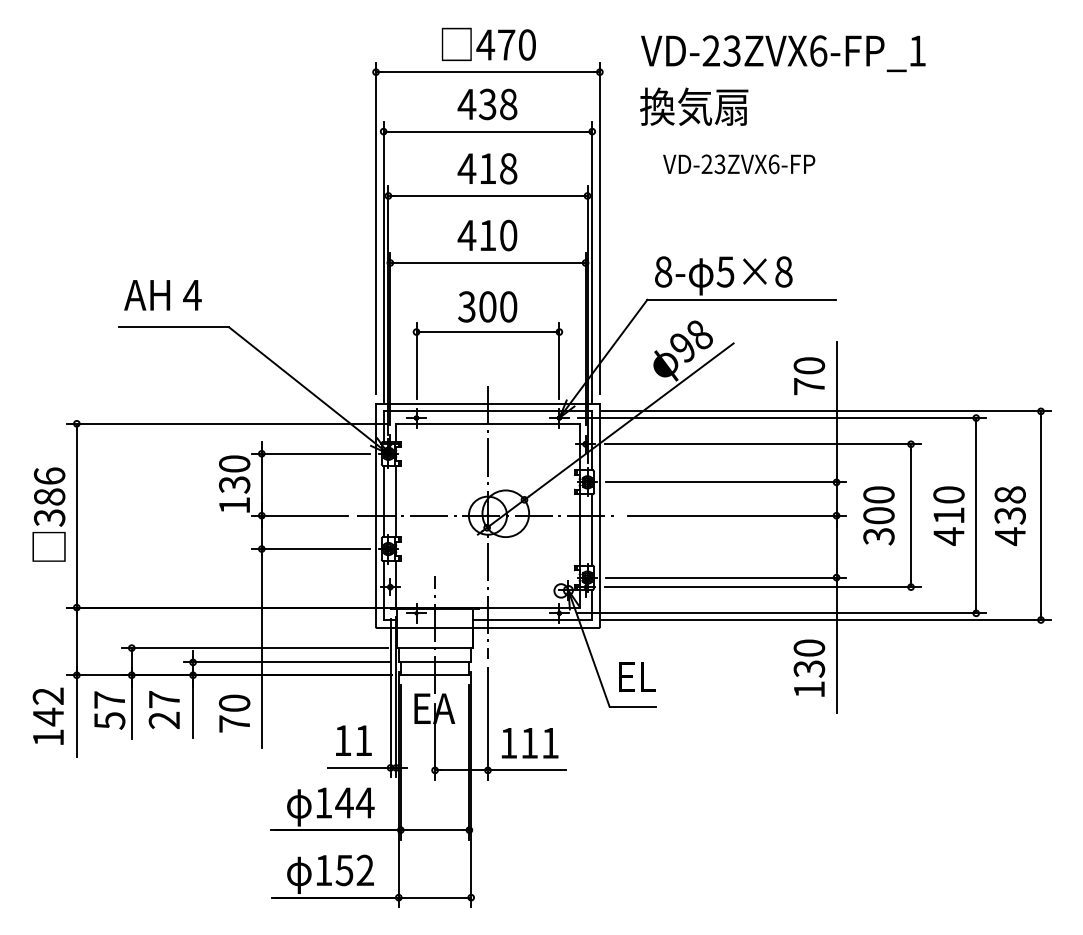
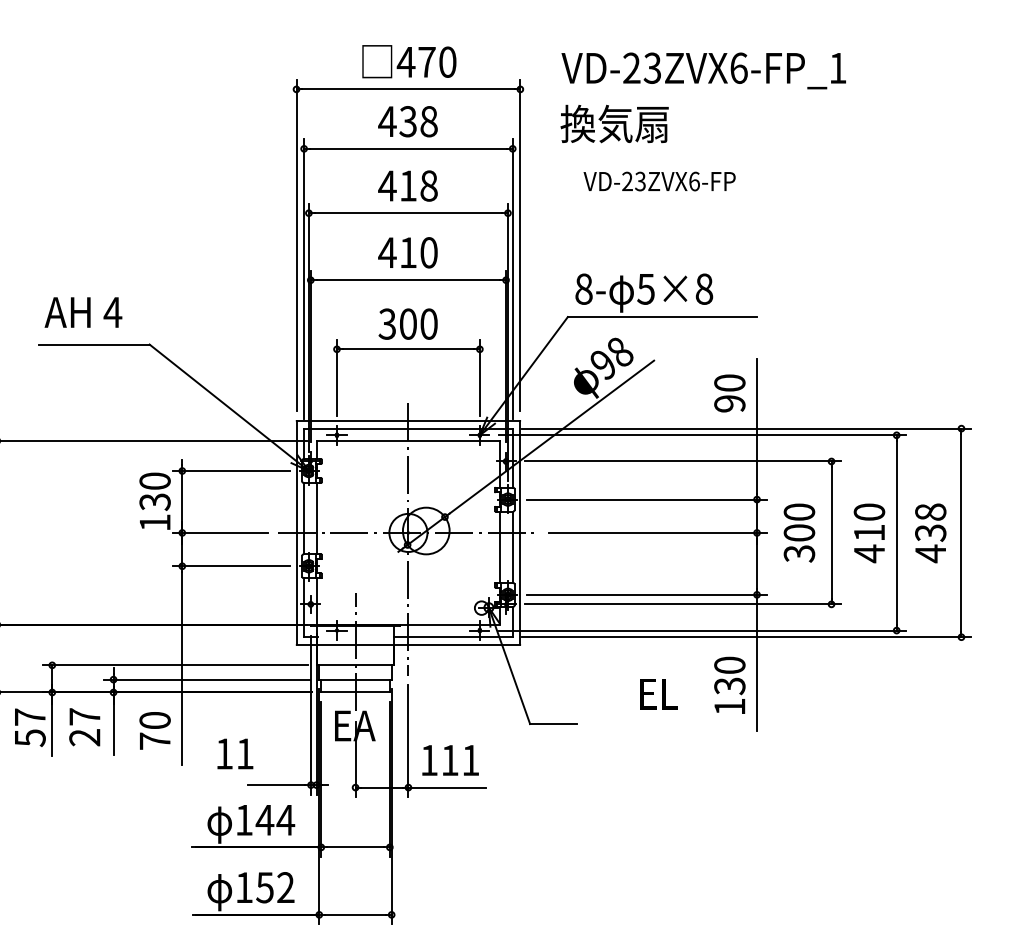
text: (809, 386) -> (729, 403), 70 -> 90
text: (637, 676) -> (658, 693), moved
text: (353, 740) -> (234, 753), moved

